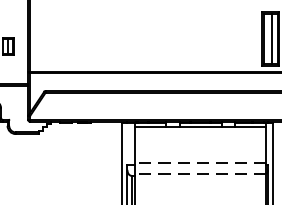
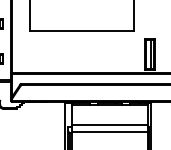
line: (199, 162) -> (109, 125), dashed -> solid
line: (199, 175) -> (109, 132), dashed -> solid

